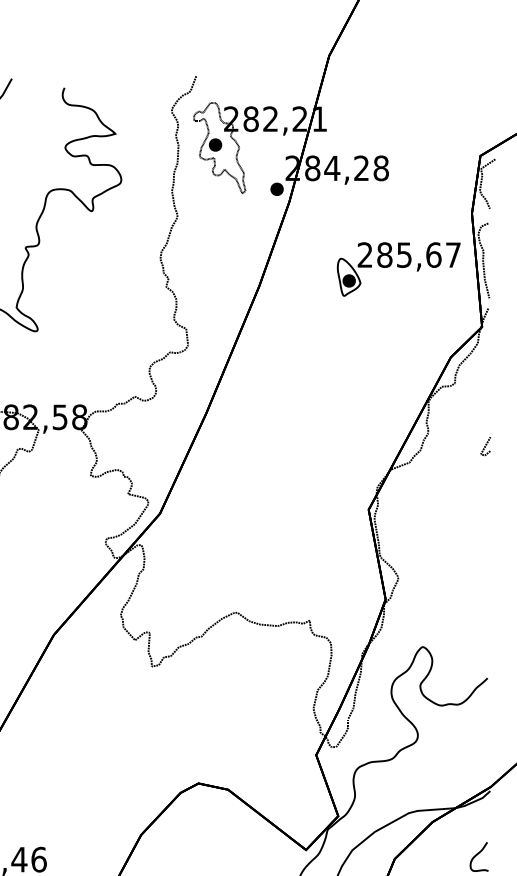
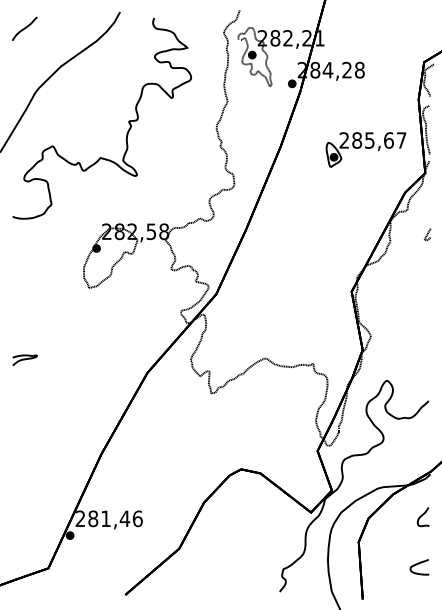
part: (397, 268) -> (365, 149), moved
line: (485, 446) -> (427, 234), moved

